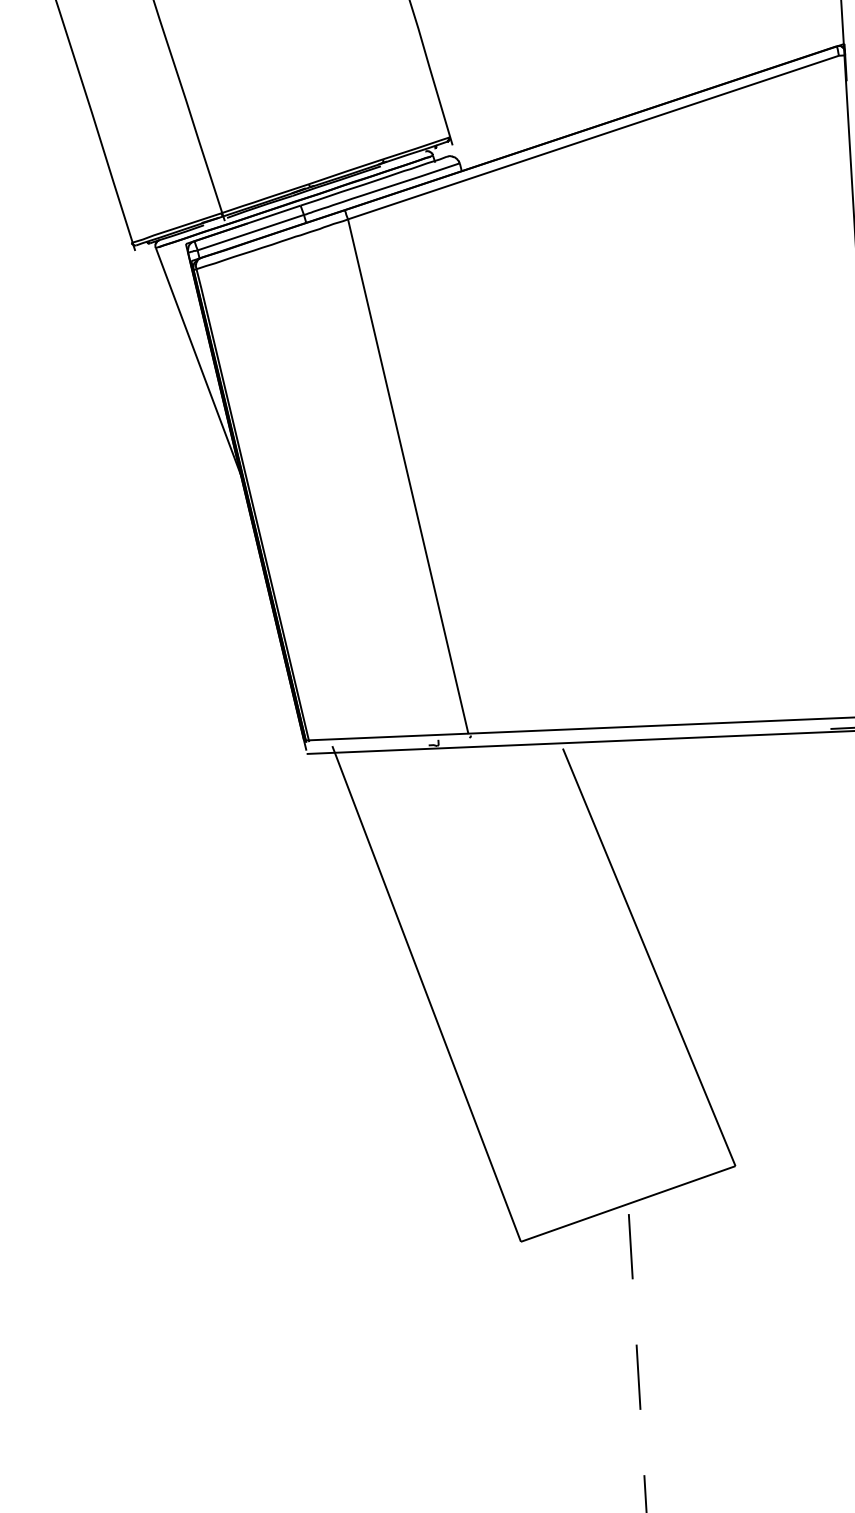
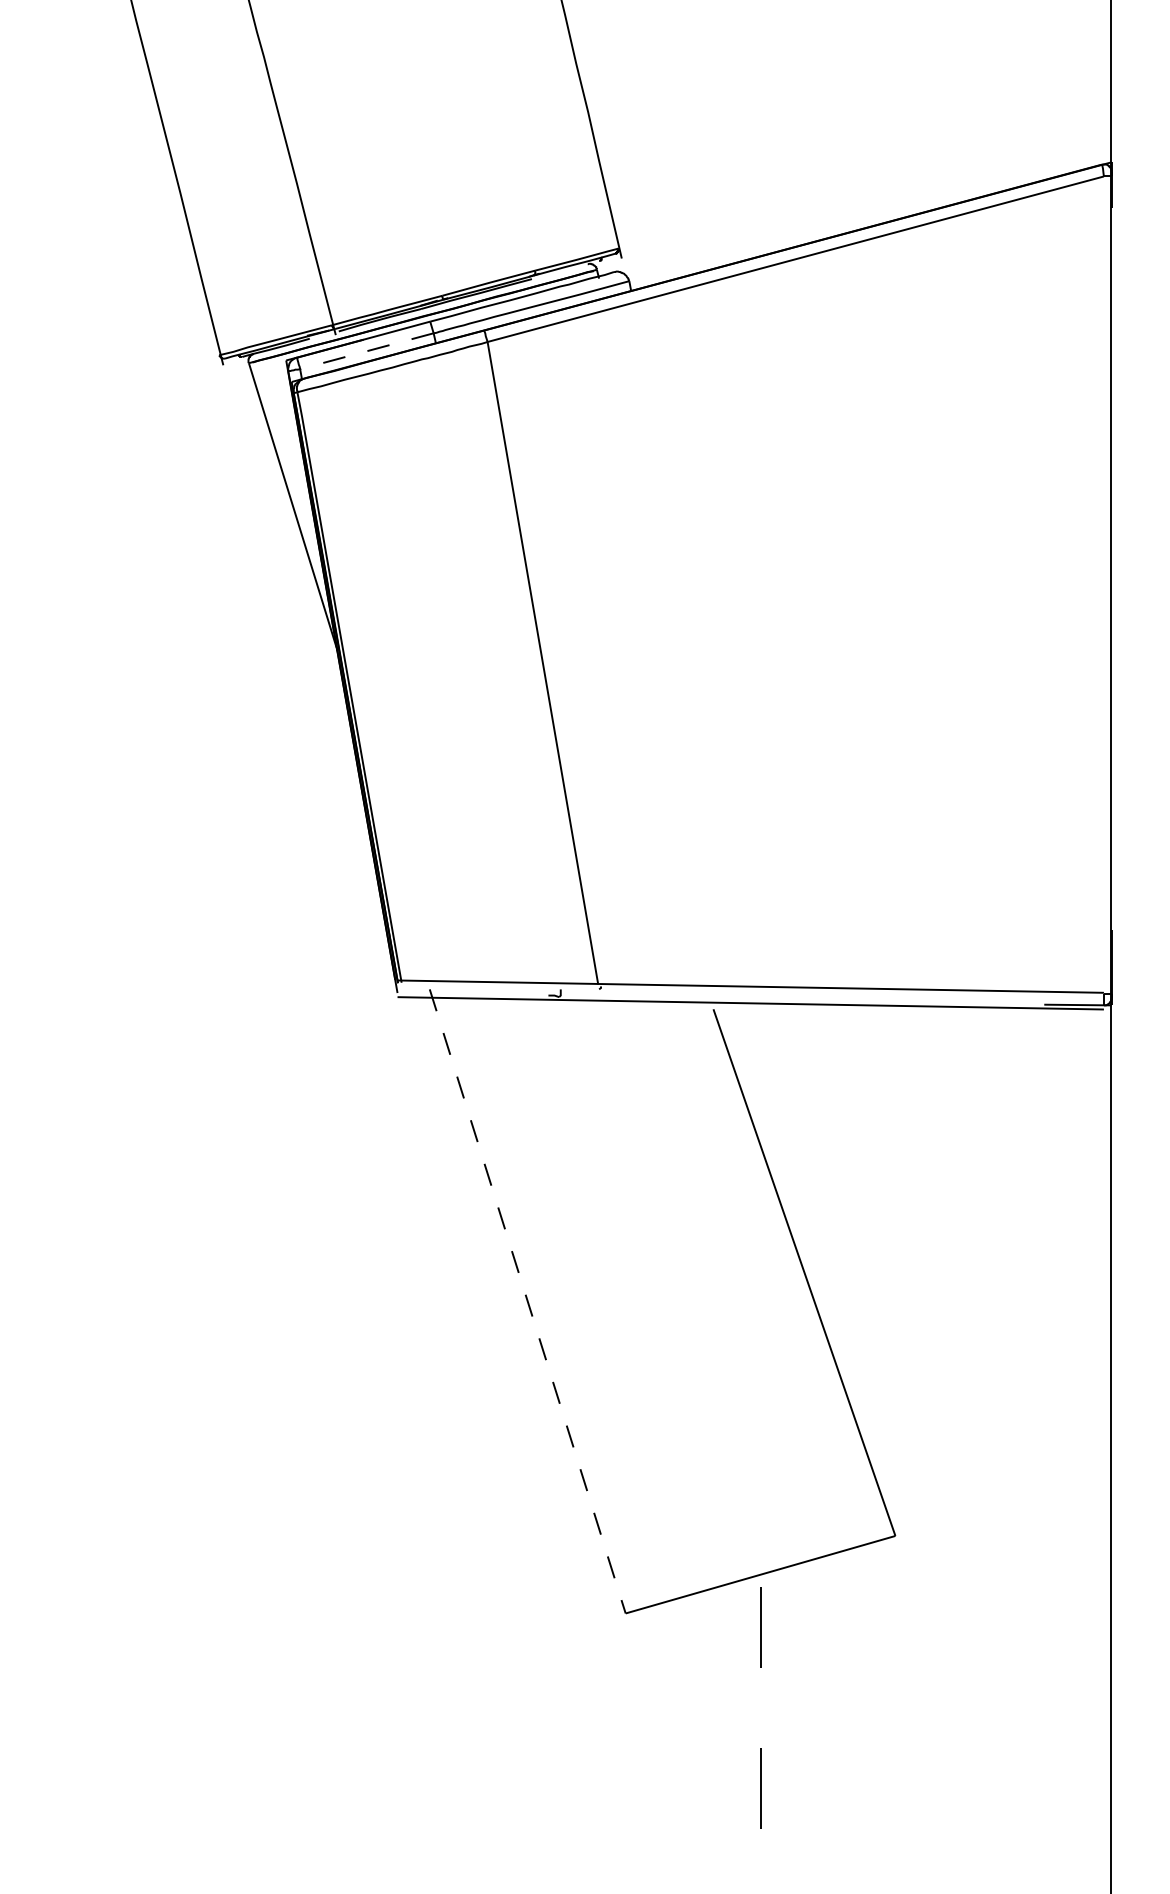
line: (250, 232) -> (366, 351), solid -> dashed
line: (426, 994) -> (527, 1301), solid -> dashed

